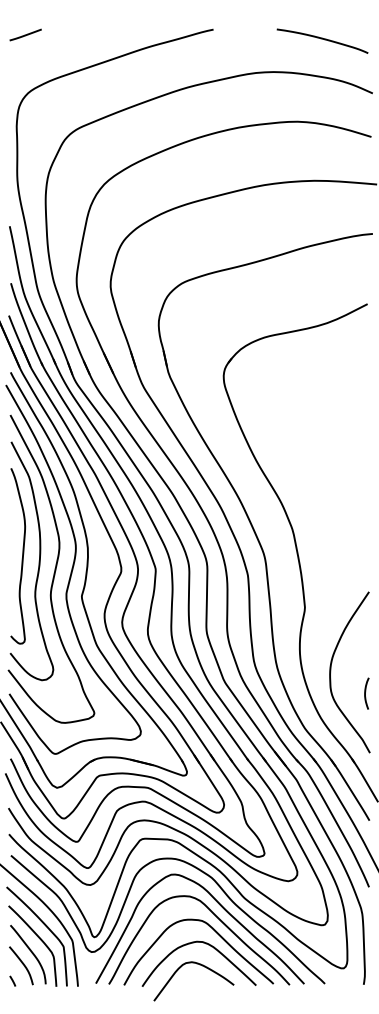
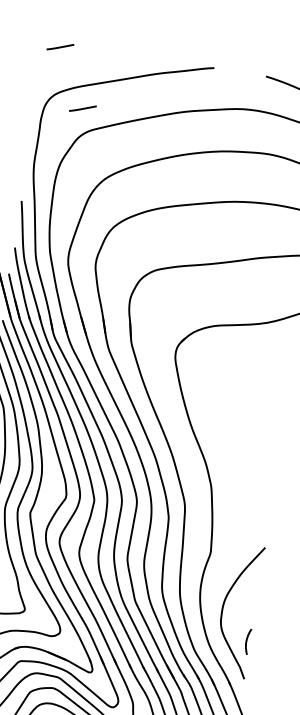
line: (64, 103) -> (82, 108), added
curve: (365, 693) -> (246, 641), moved

